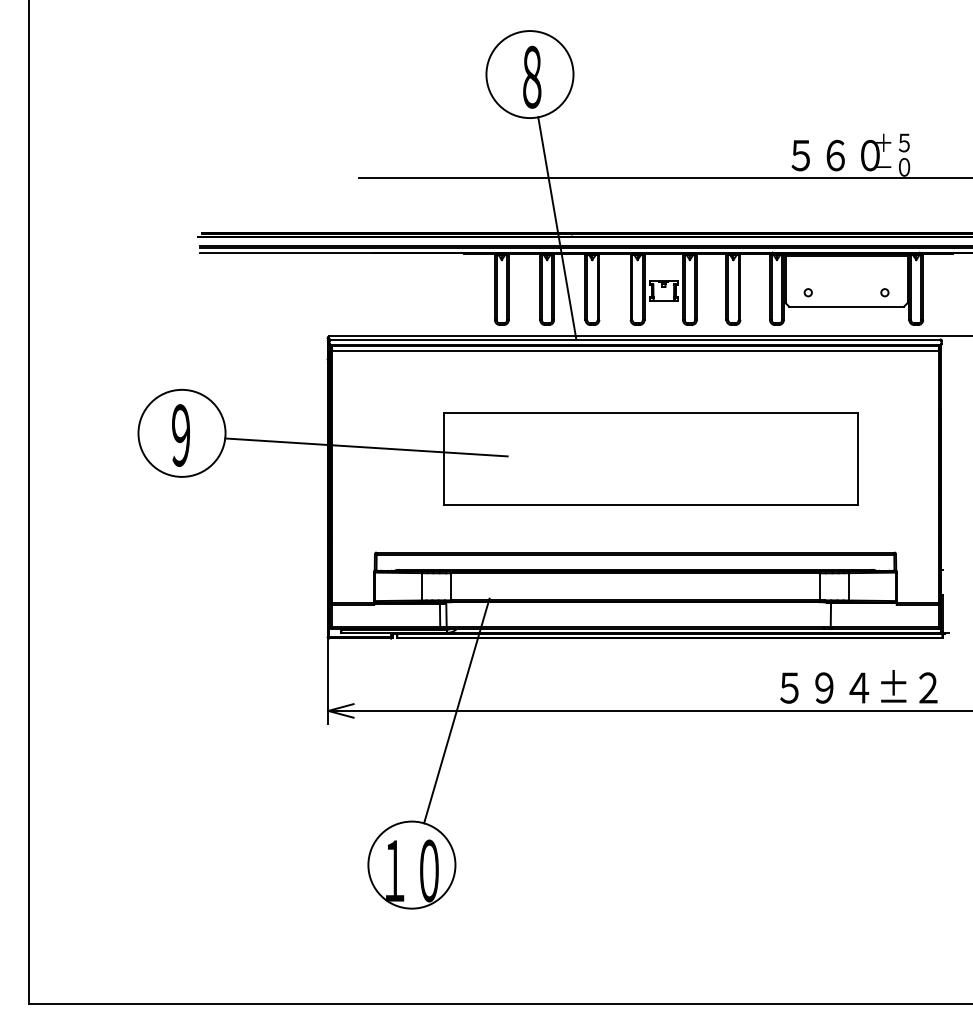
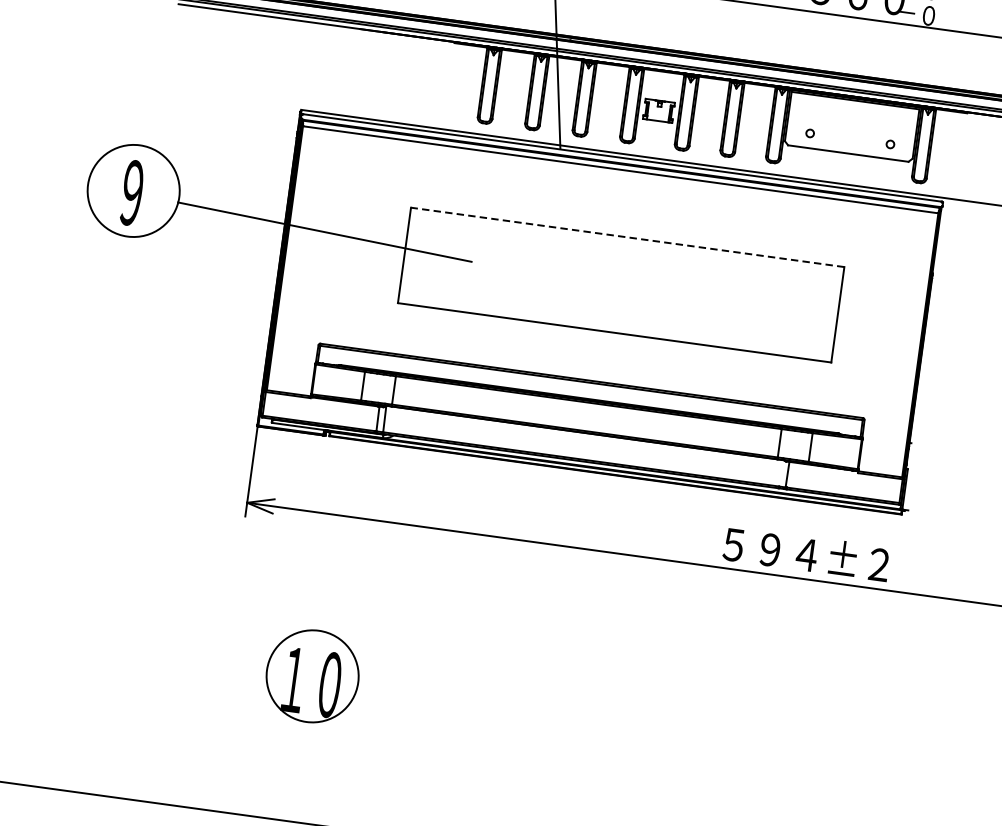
line: (650, 413) -> (627, 237), solid -> dashed
line: (456, 710) -> (381, 520), removed

